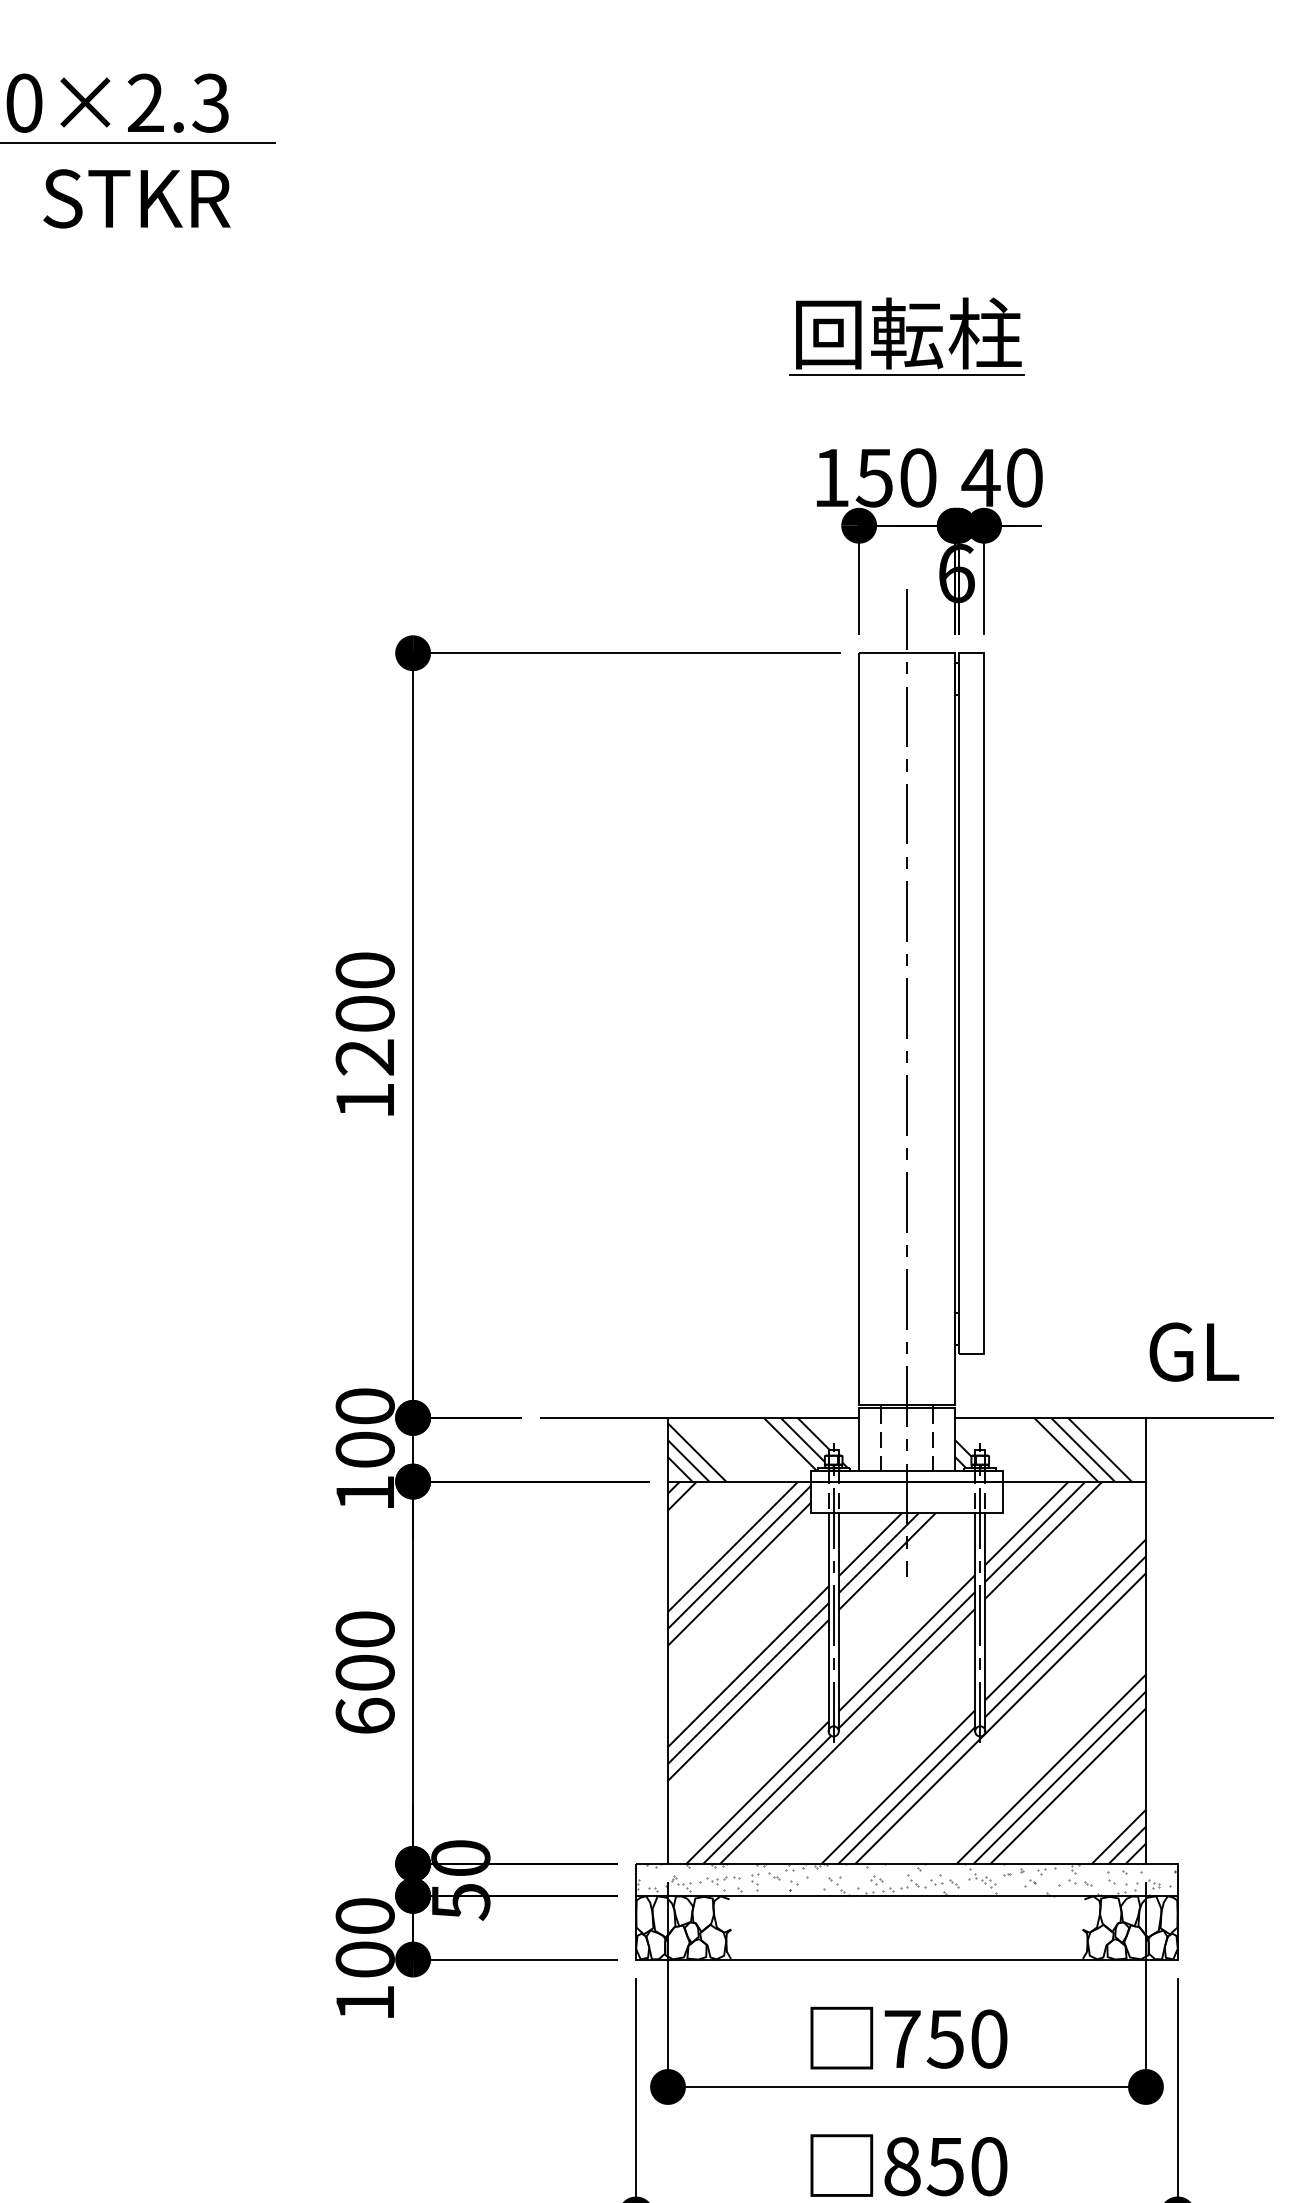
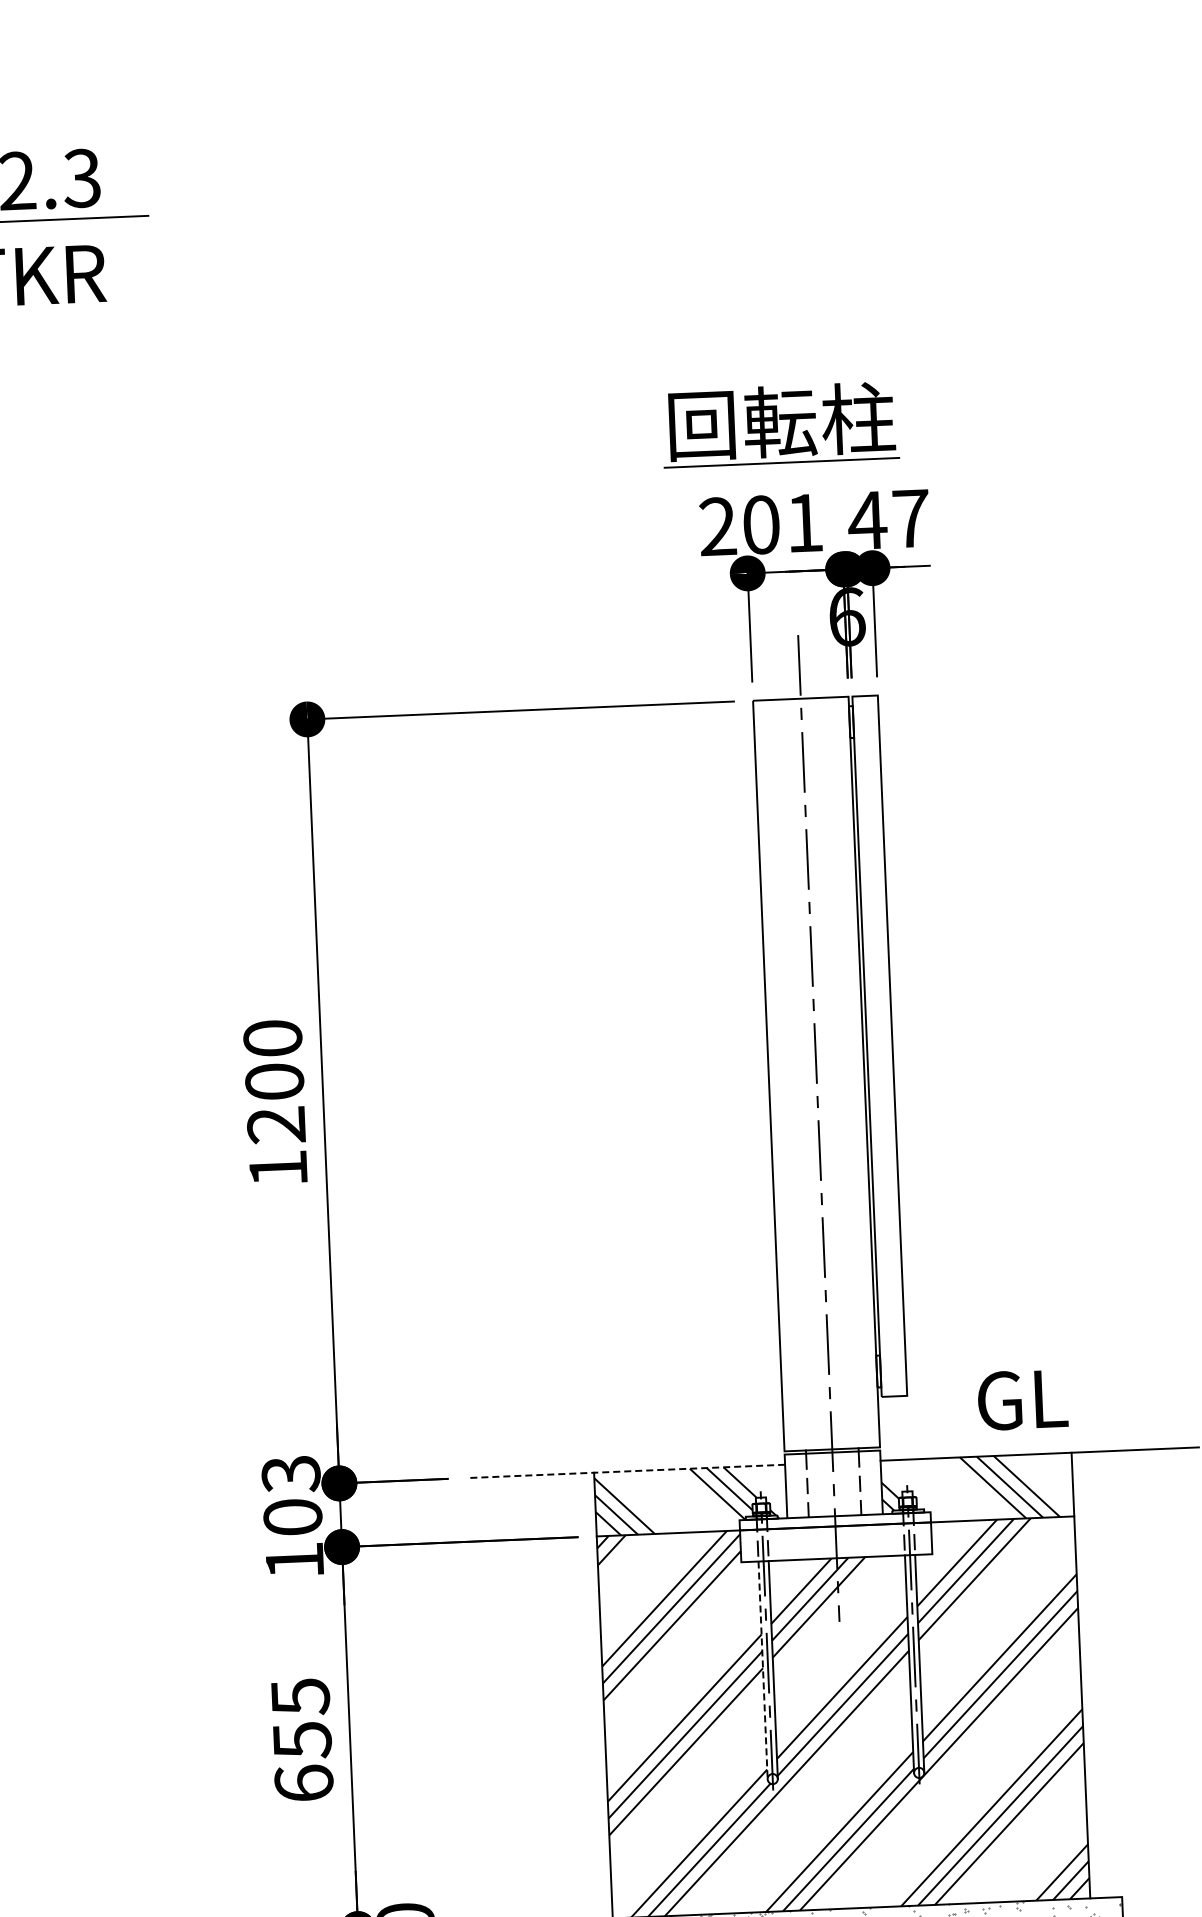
part: (906, 336) -> (779, 424), moved
text: (874, 477) -> (761, 524), 150 -> 201
text: (1024, 477) -> (910, 518), 40 -> 47
text: (1194, 1351) -> (1022, 1399), moved
text: (364, 1406) -> (290, 1474), 100 -> 103
line: (699, 1417) -> (625, 1471), solid -> dashed
line: (828, 1622) -> (763, 1670), solid -> dashed
text: (364, 1651) -> (300, 1718), 600 -> 655

